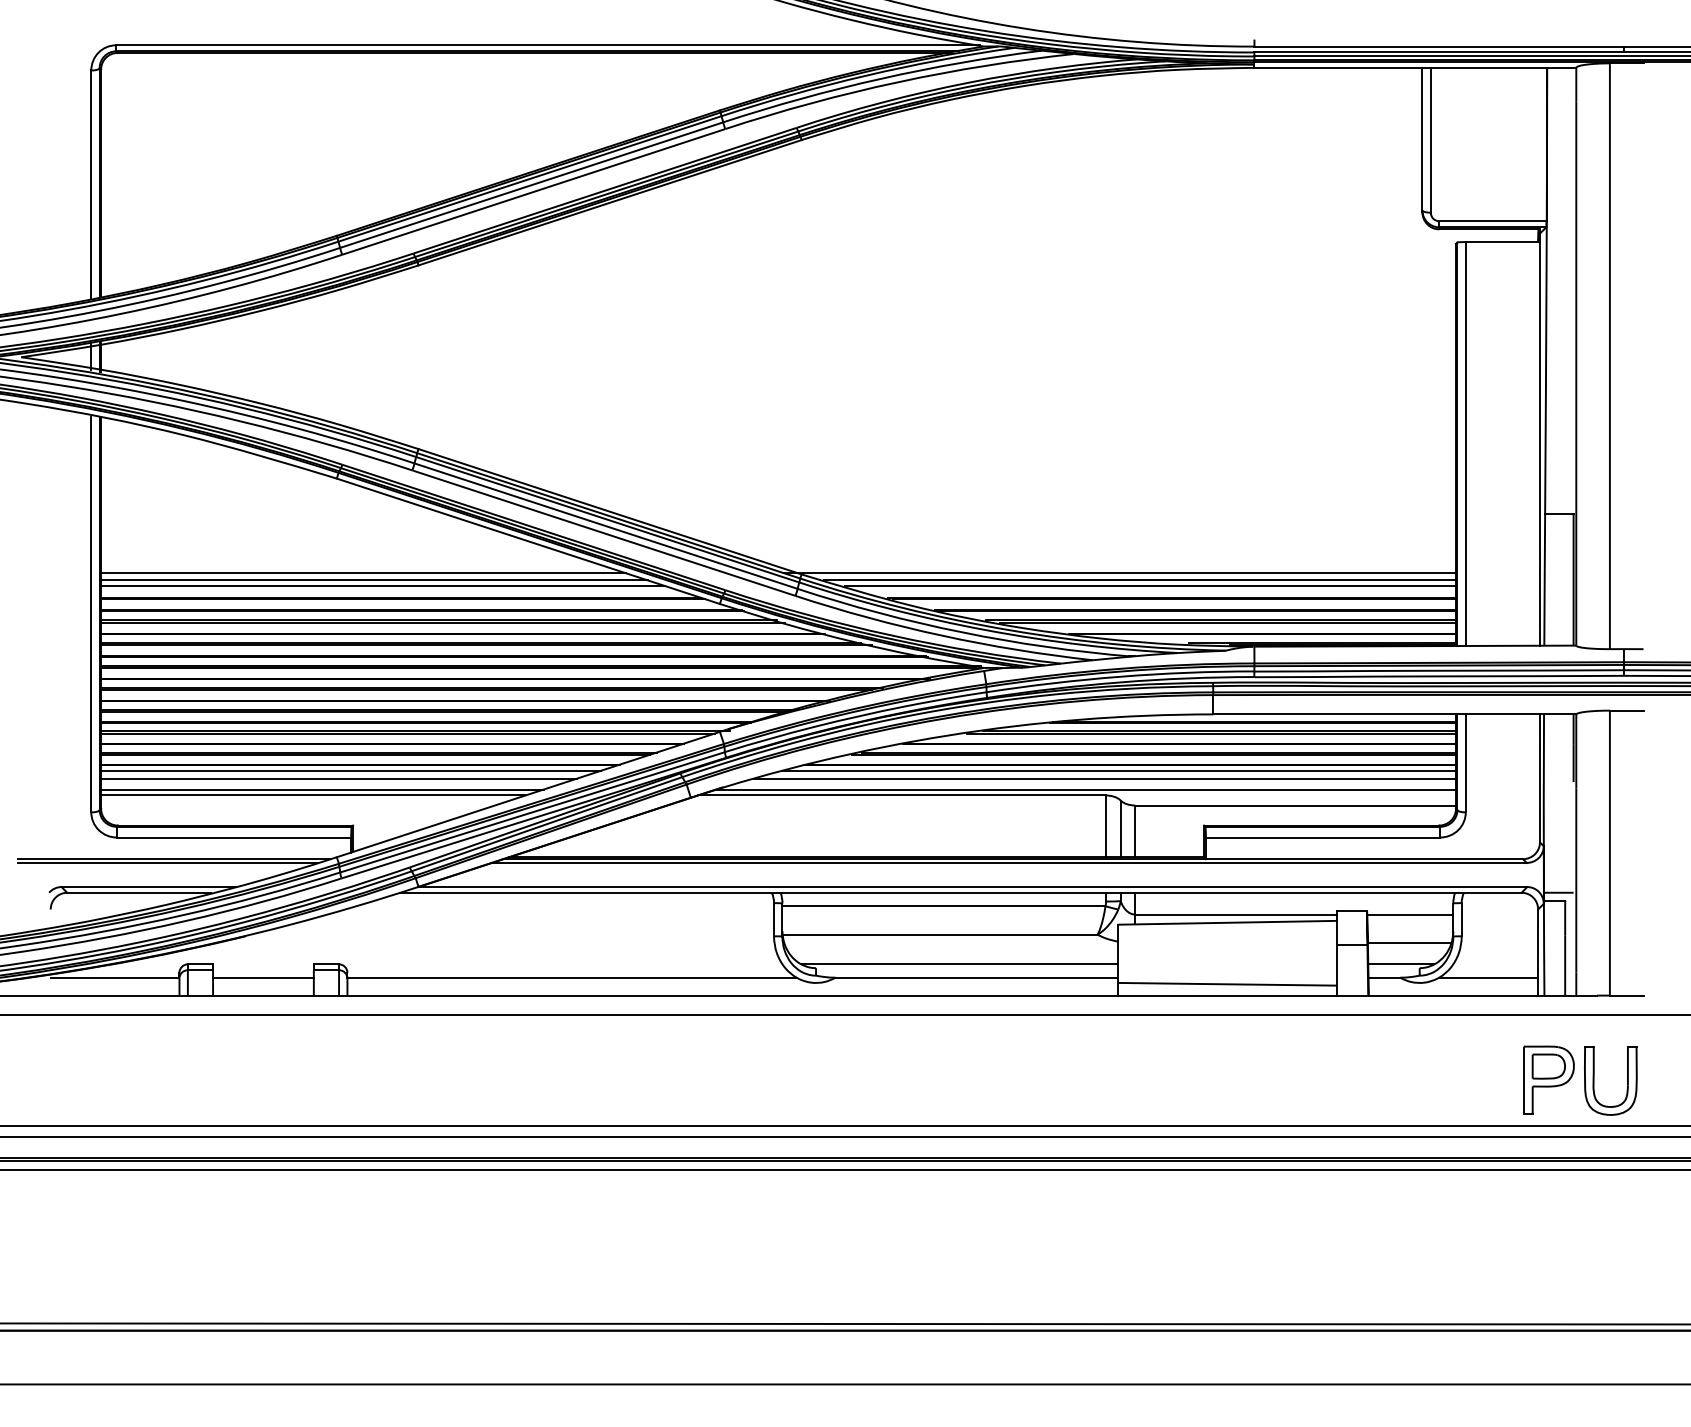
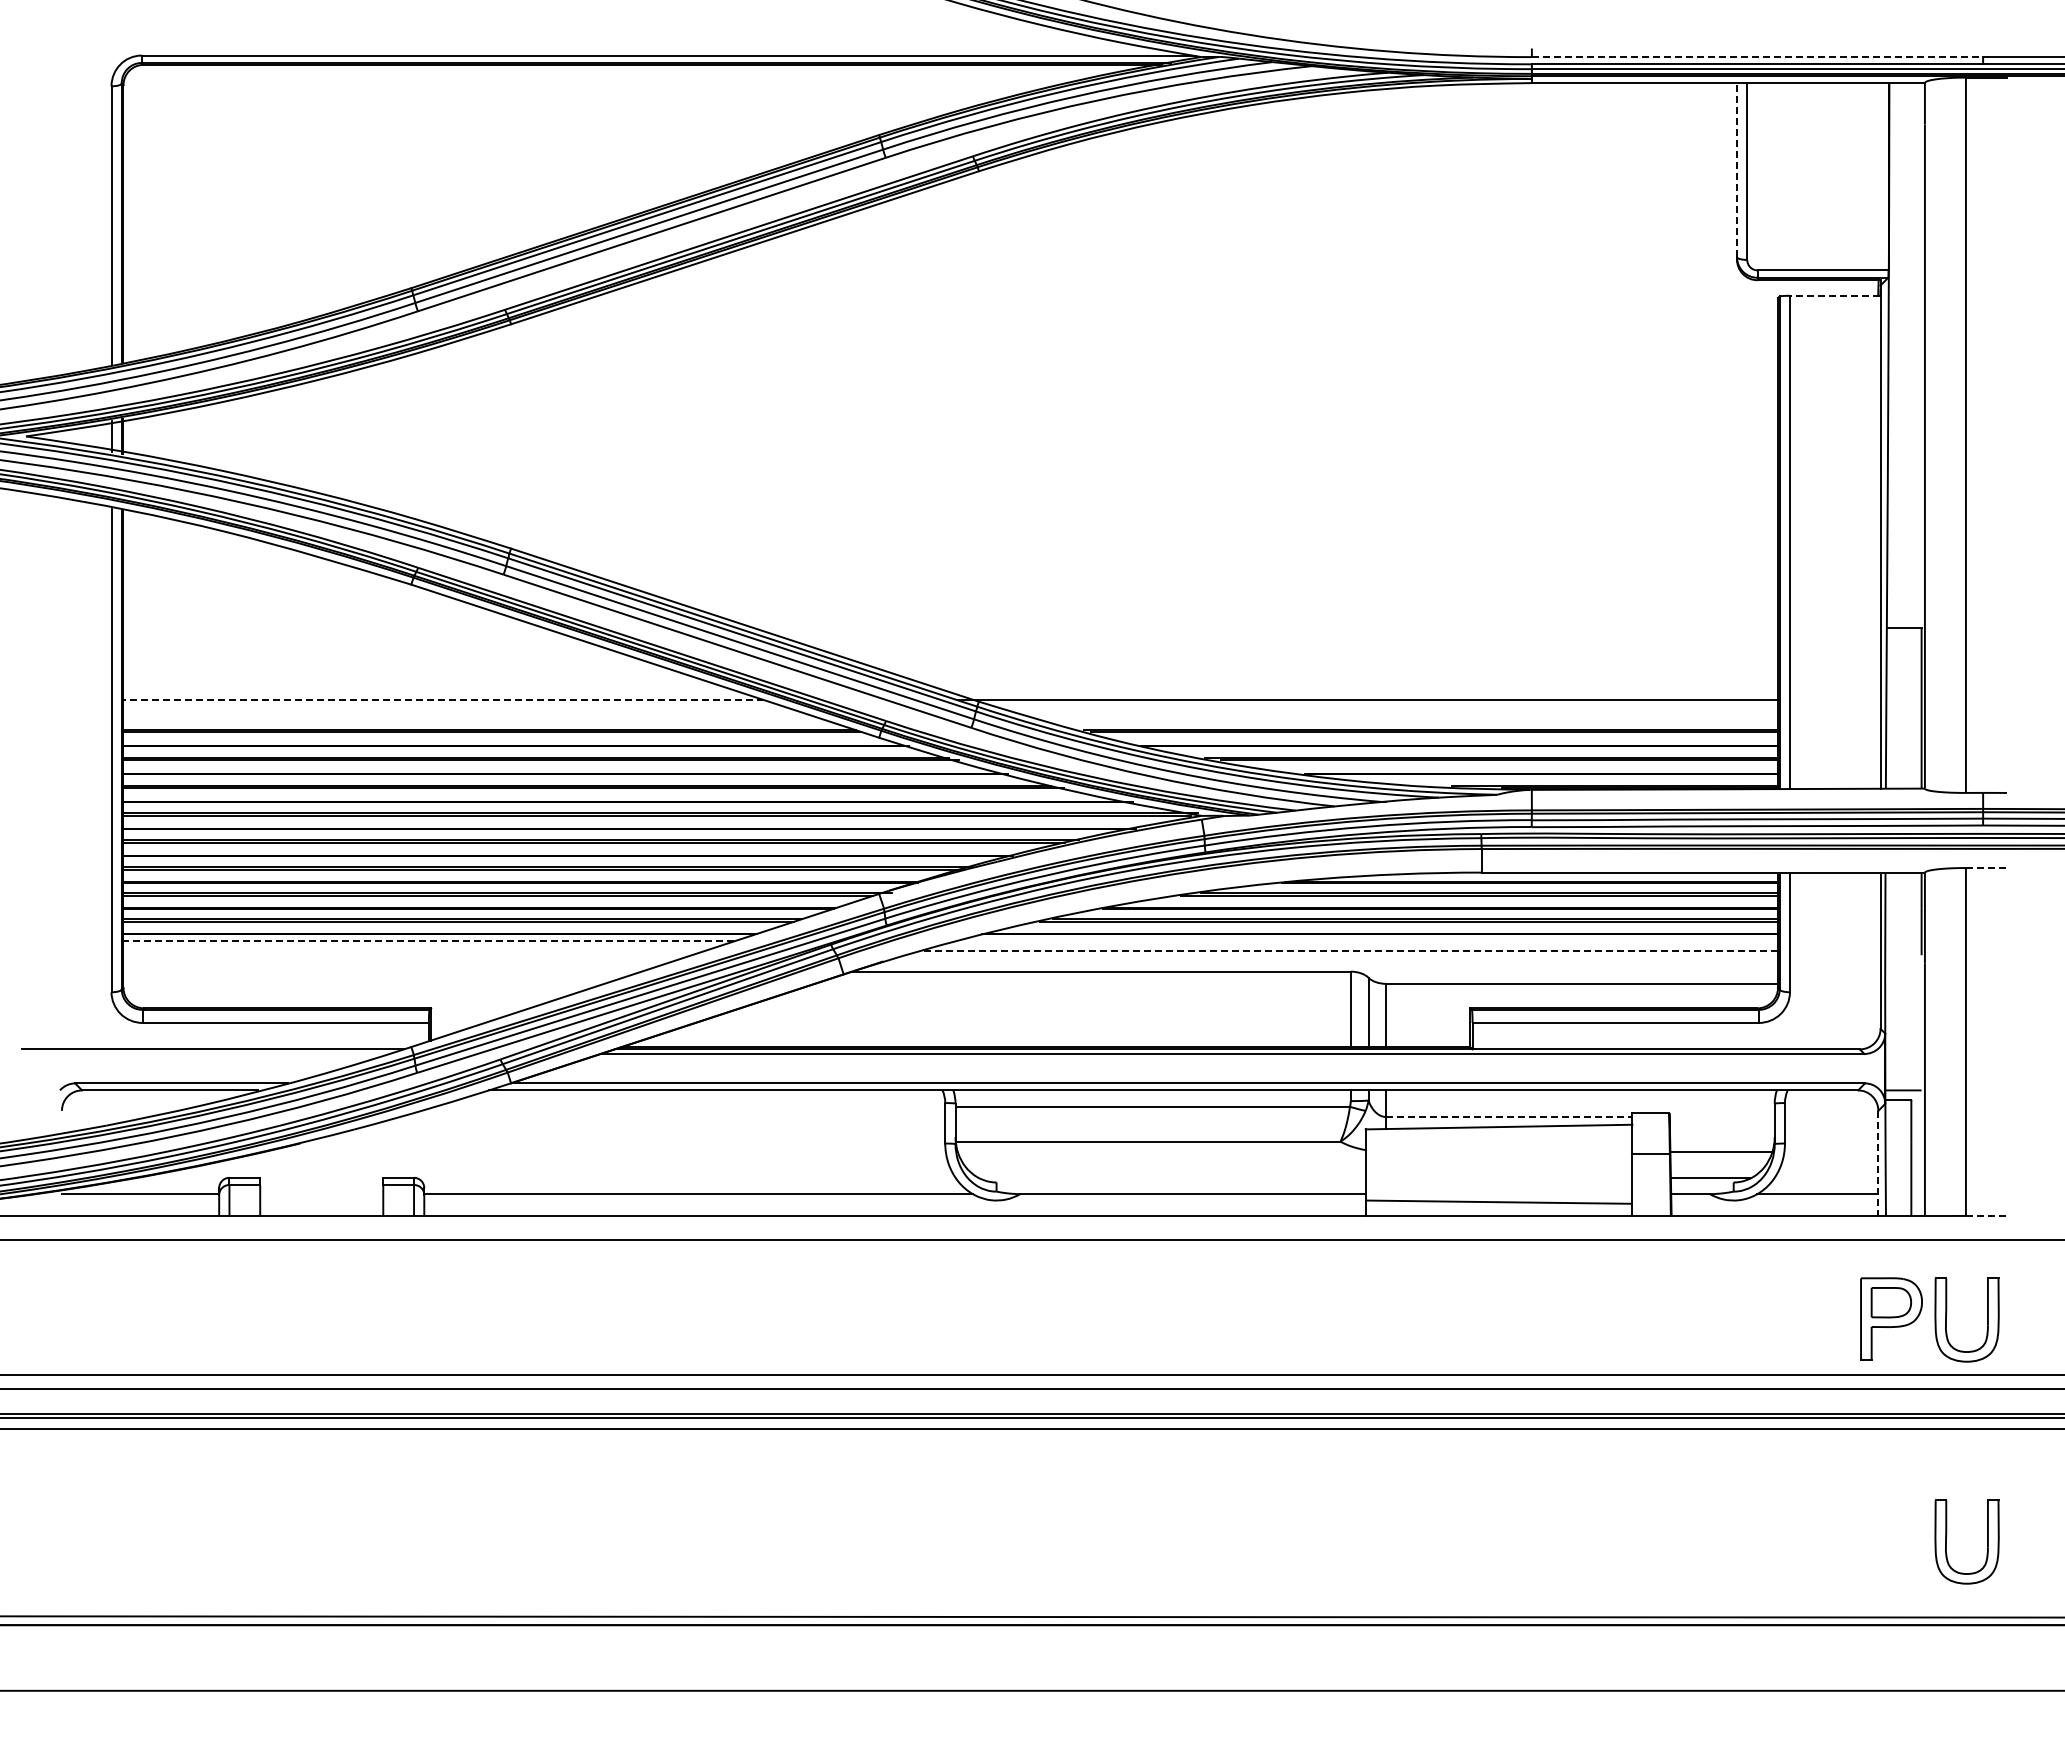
line: (1439, 46) -> (1757, 57), solid -> dashed
line: (1422, 138) -> (1737, 169), solid -> dashed
line: (1502, 241) -> (1834, 295), solid -> dashed
line: (363, 573) -> (443, 700), solid -> dashed
line: (374, 580) -> (457, 708), removed
line: (1139, 580) -> (1391, 708), removed
line: (382, 585) -> (467, 715), removed
line: (1150, 585) -> (1404, 715), removed
line: (1626, 711) -> (1986, 868), solid -> dashed
line: (350, 770) -> (428, 941), solid -> dashed
line: (1118, 770) -> (1365, 941), removed
line: (338, 779) -> (413, 951), removed
line: (1104, 779) -> (1348, 951), solid -> dashed
line: (322, 789) -> (393, 964), removed
line: (1085, 789) -> (1325, 964), removed
line: (313, 795) -> (382, 971), removed
line: (168, 862) -> (205, 1053), removed
line: (1236, 914) -> (1509, 1117), solid -> dashed
line: (1409, 914) -> (1721, 1117), removed
line: (1538, 952) -> (1878, 1163), solid -> dashed
line: (960, 964) -> (1172, 1177), removed
line: (263, 978) -> (321, 1194), removed
line: (1626, 995) -> (1986, 1215), solid -> dashed
part: (1593, 1262) -> (1946, 1541), added

